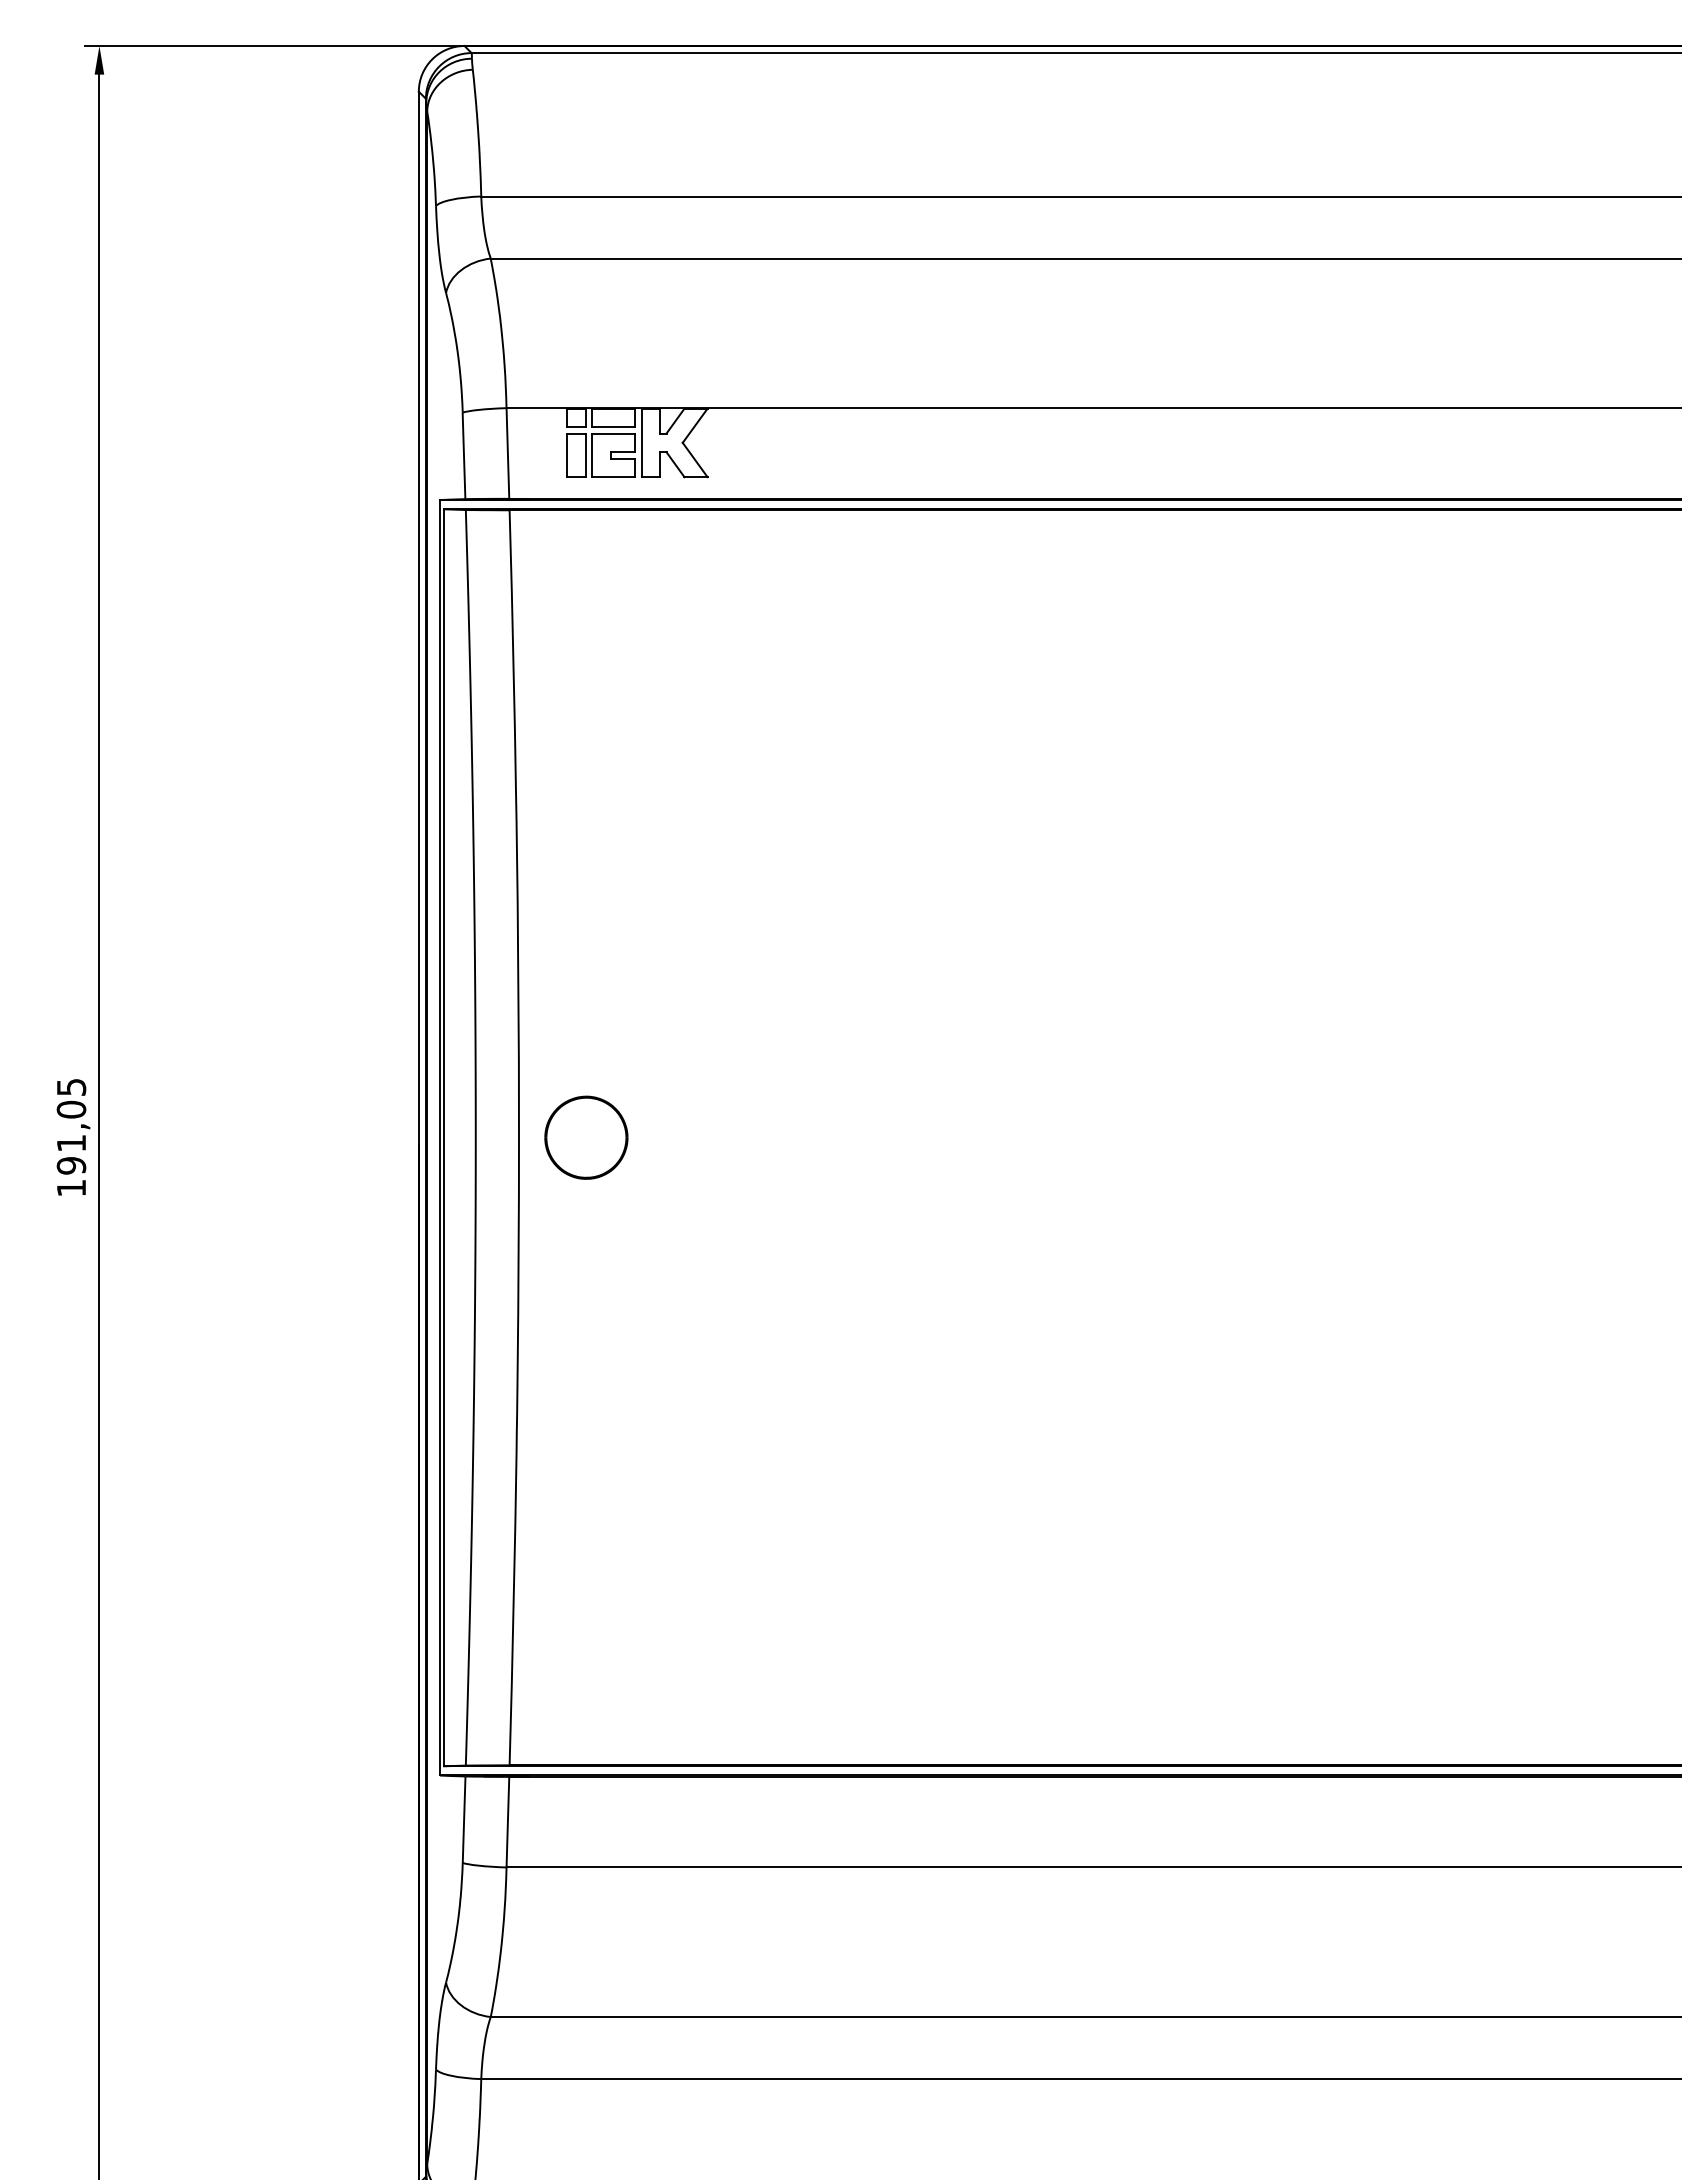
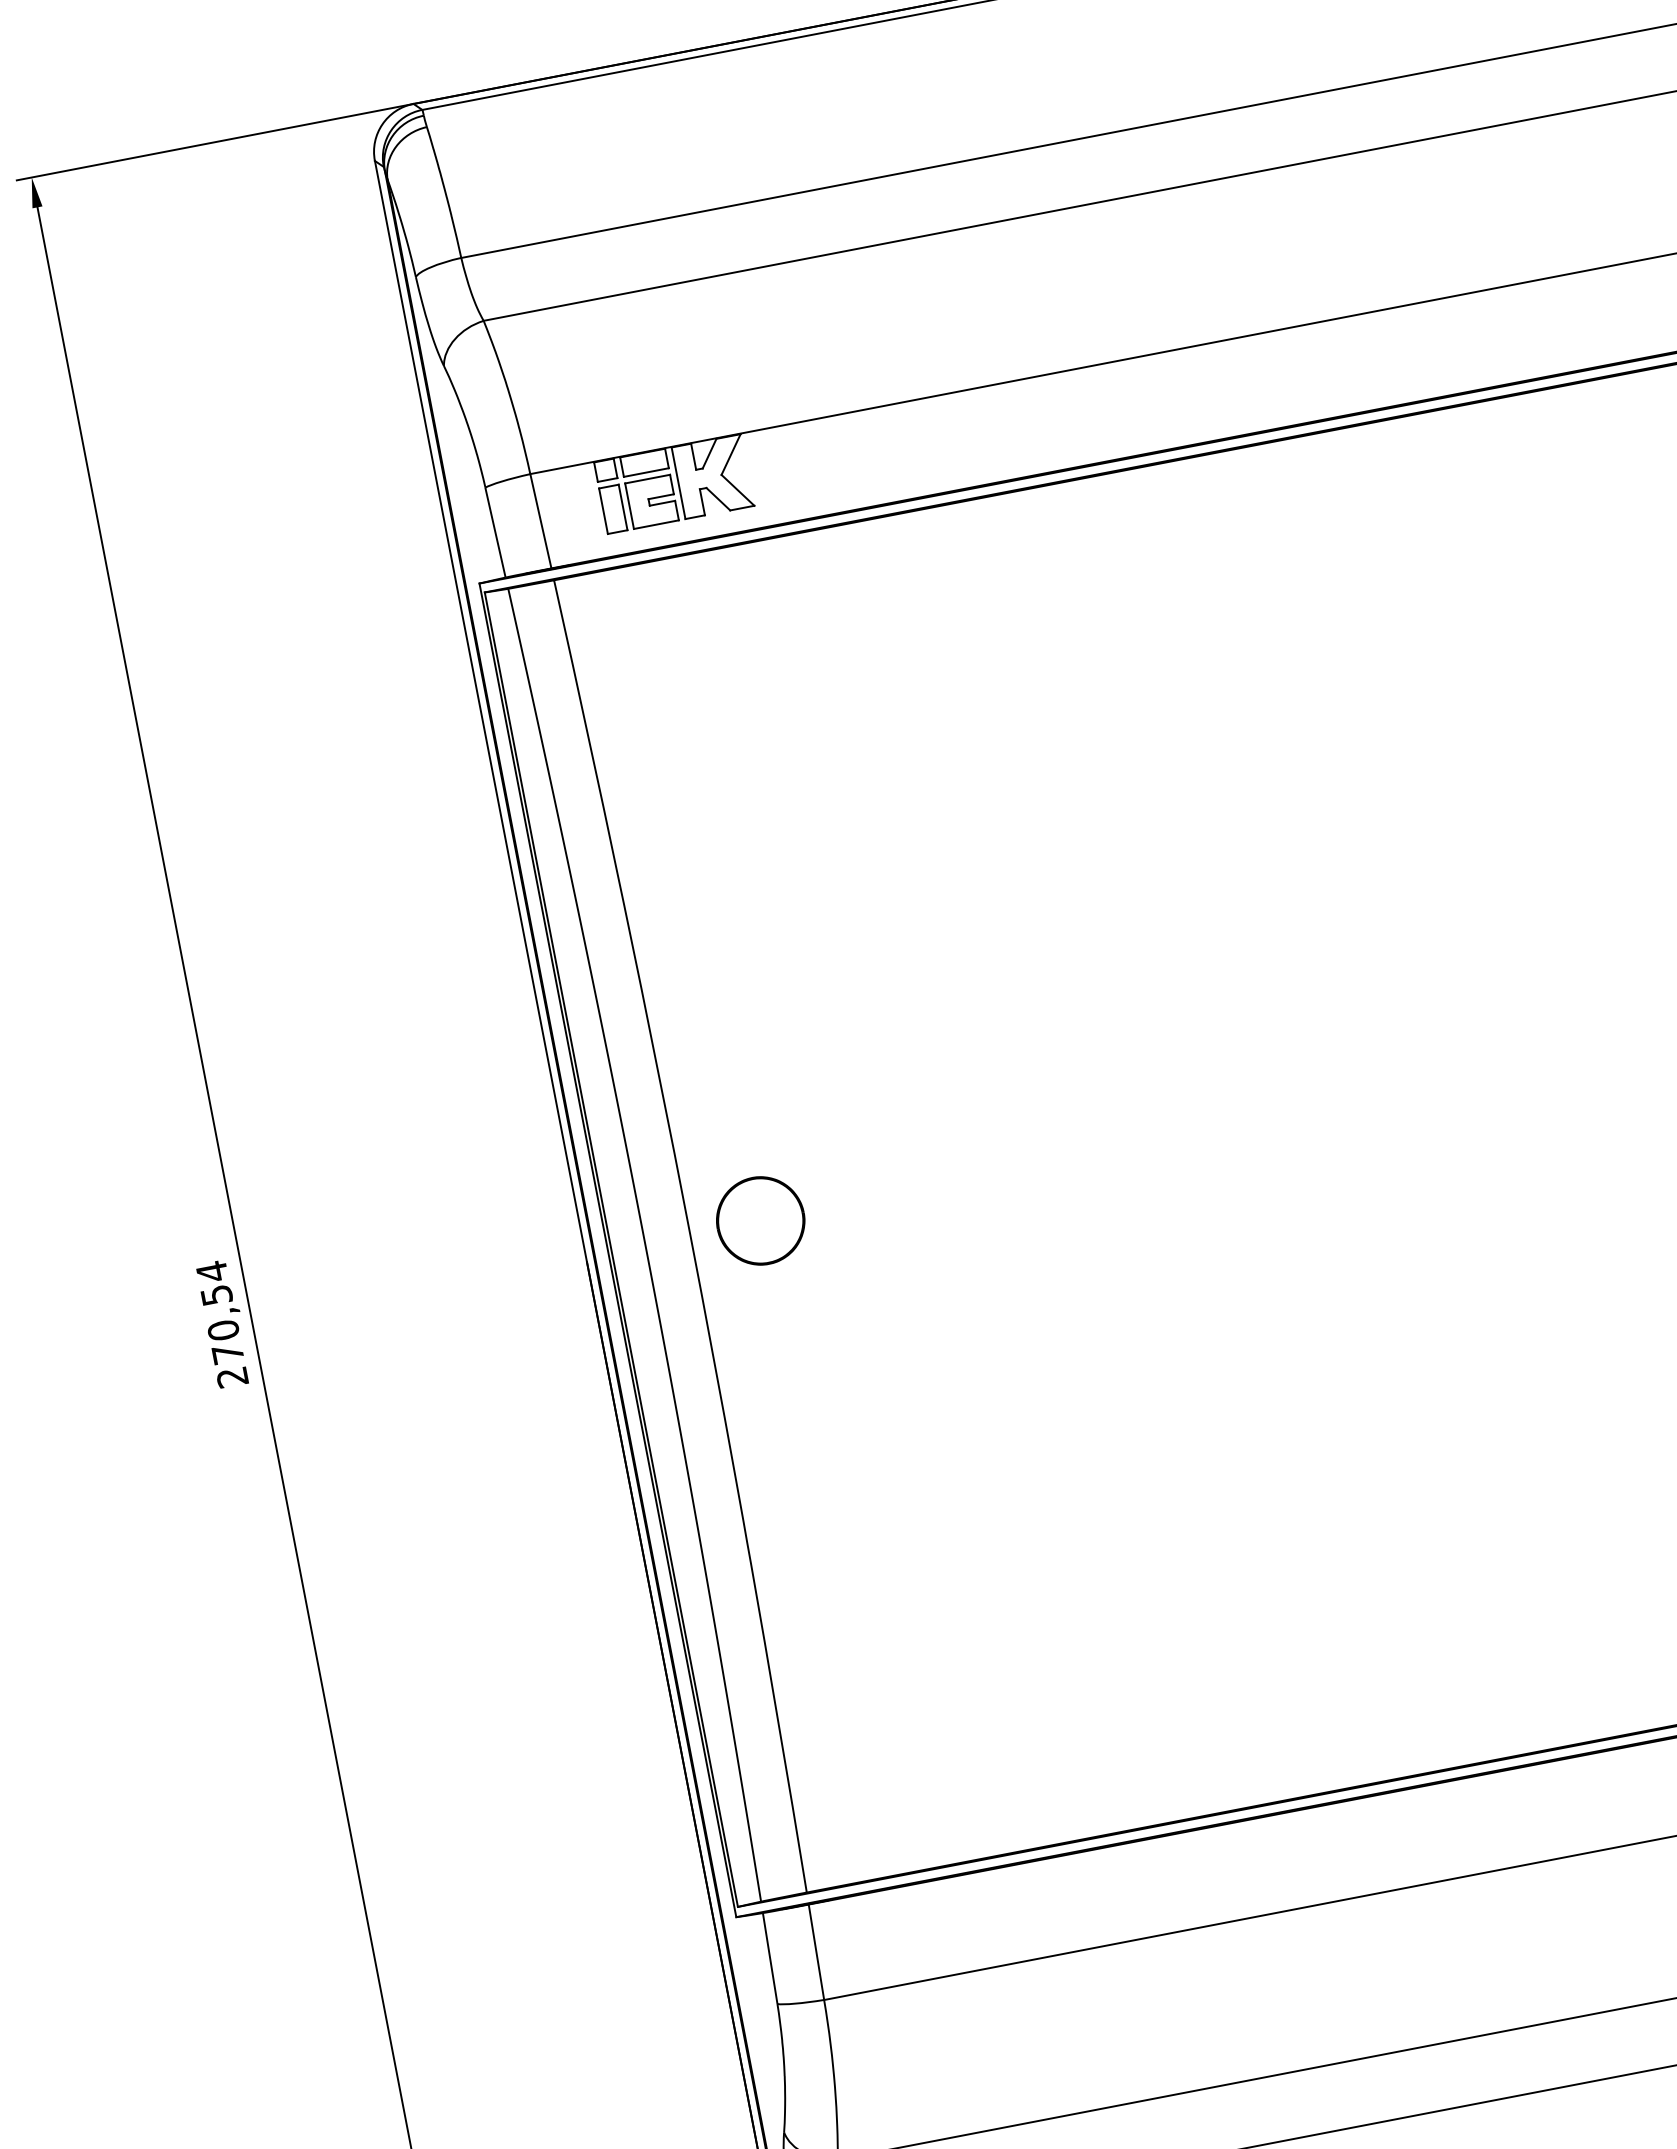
text: (71, 1137) -> (222, 1324), 191,05 -> 270,54

